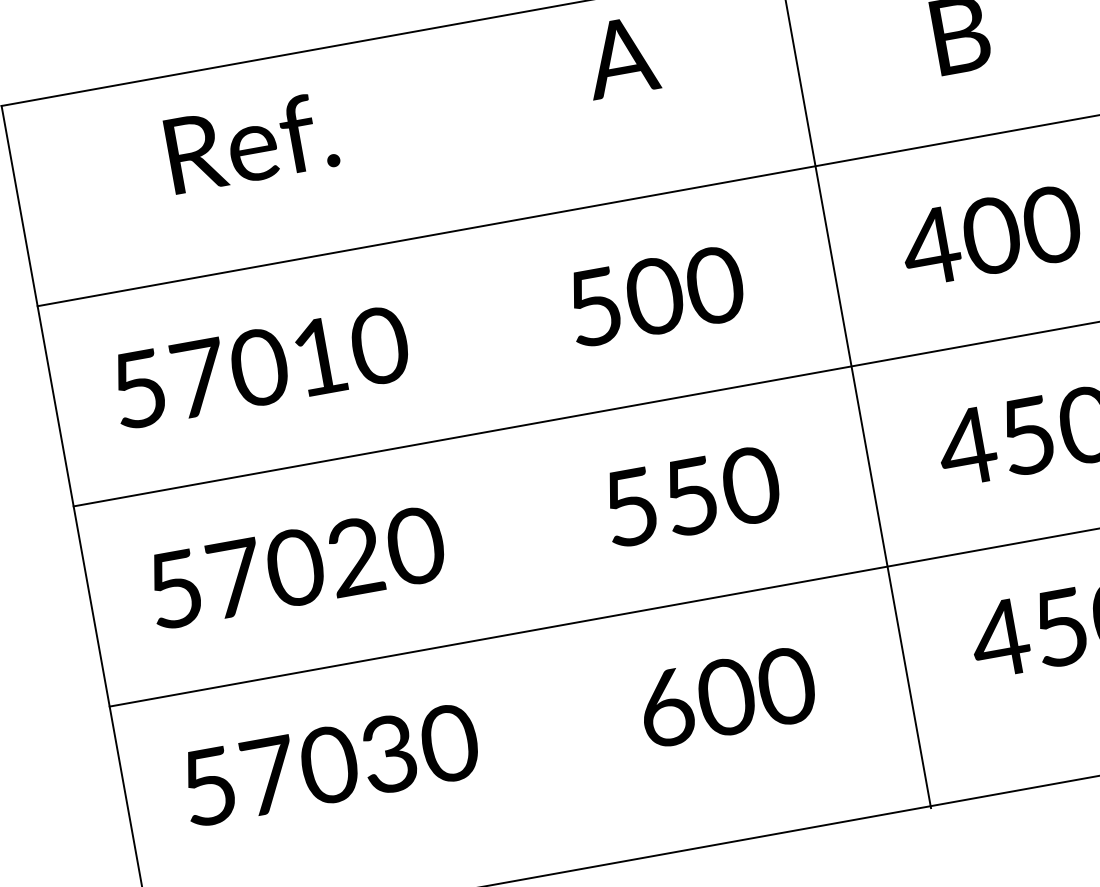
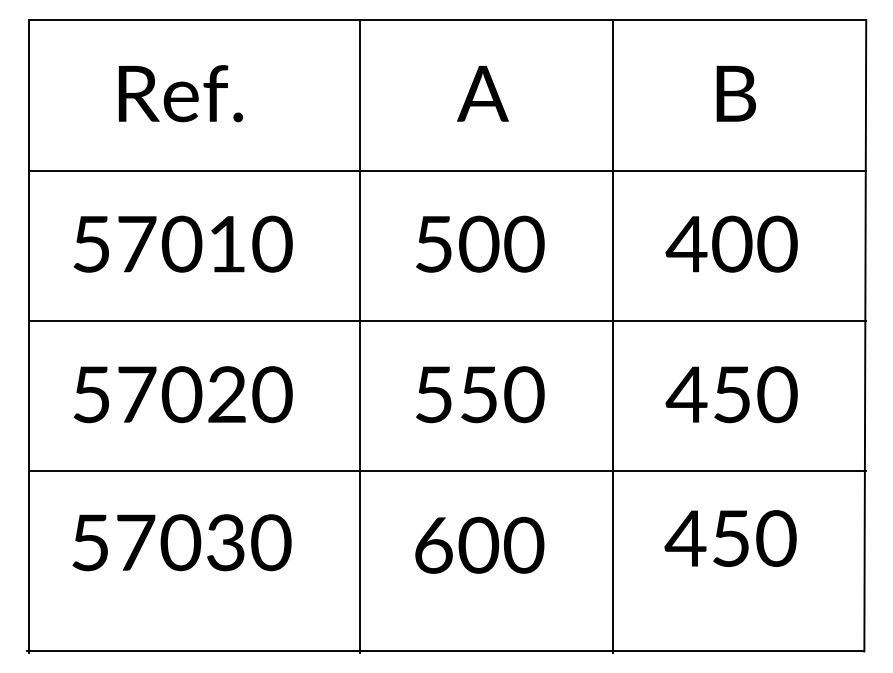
text: (620, 56) -> (482, 93), moved
text: (251, 142) -> (180, 93), moved
line: (519, 447) -> (360, 336), added

